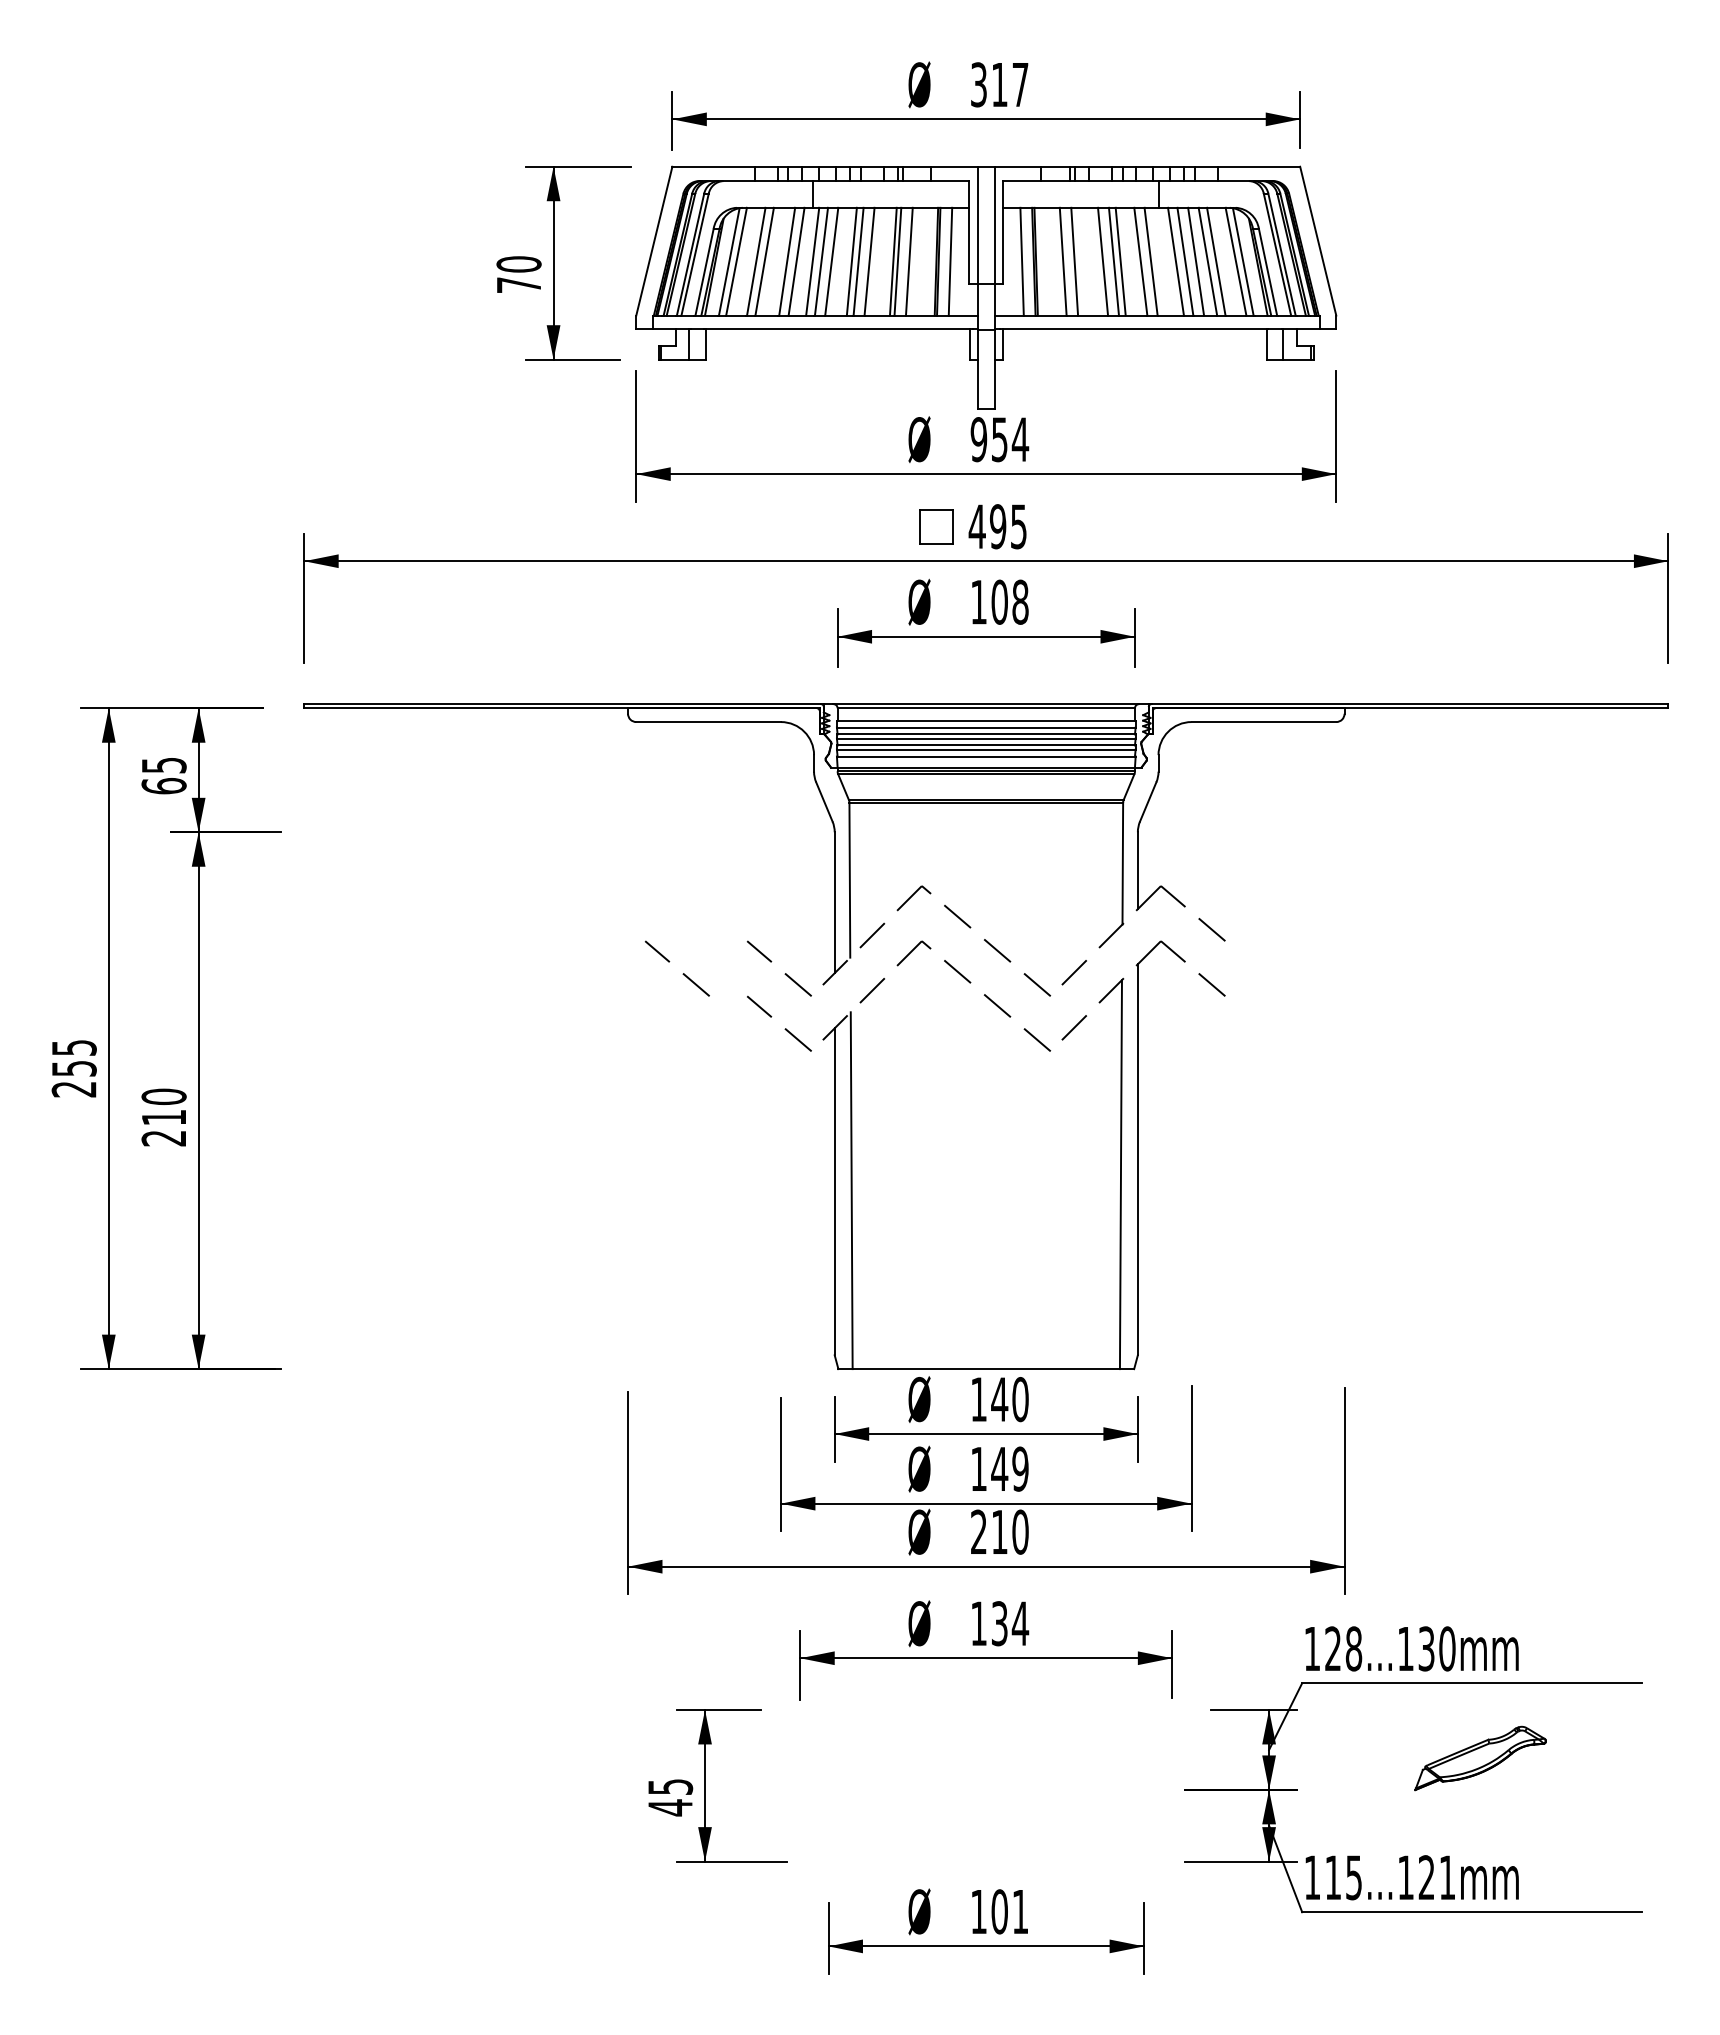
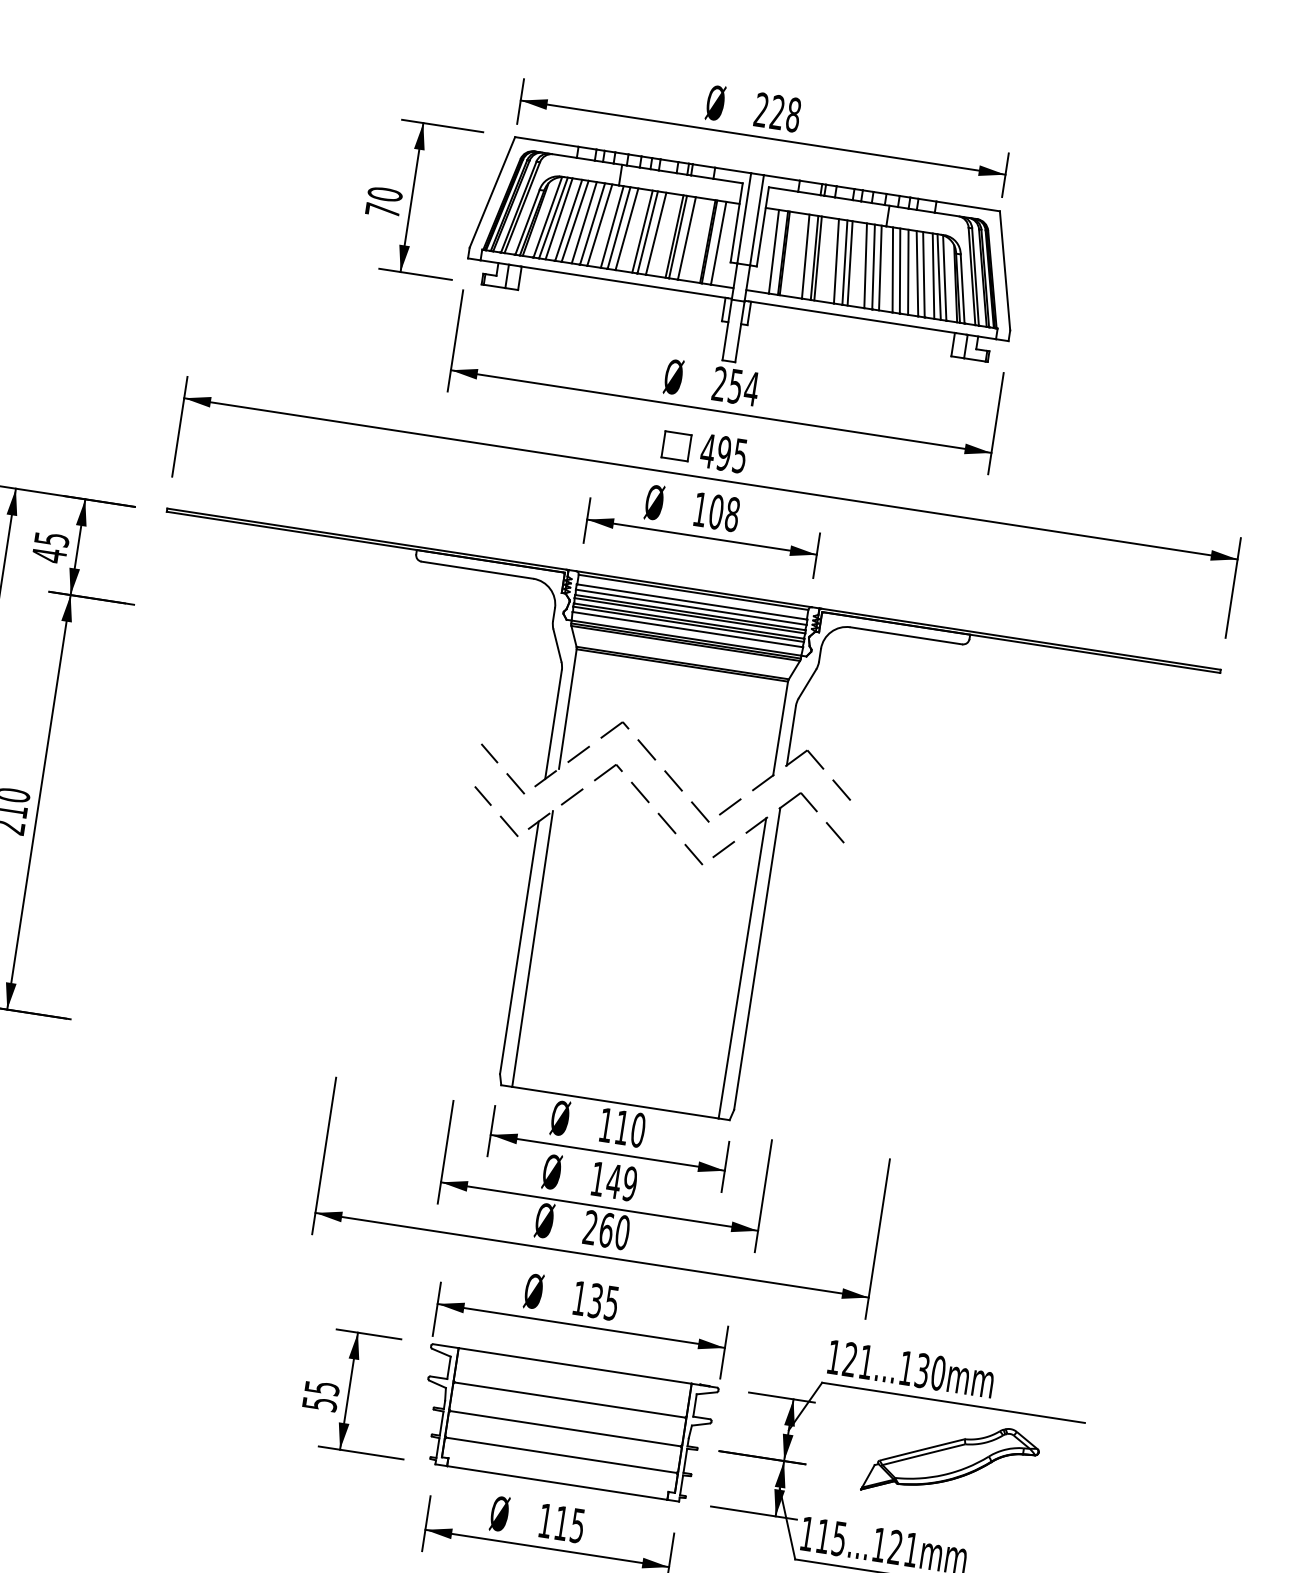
text: (999, 84) -> (777, 112), 317 -> 228
line: (743, 261) -> (558, 218), added
line: (776, 261) -> (584, 222), added
line: (1078, 261) -> (817, 258), added
line: (1159, 261) -> (880, 267), added
line: (1228, 261) -> (933, 276), added
text: (978, 439) -> (719, 383), 954 -> 254
text: (163, 785) -> (49, 554), 65 -> 45
line: (682, 974) -> (427, 762), removed
text: (999, 1399) -> (622, 1127), 140 -> 110
text: (999, 1531) -> (606, 1229), 210 -> 260
text: (1020, 1623) -> (611, 1303), 134 -> 135
text: (1353, 1648) -> (866, 1361), 128...130mm -> 121...130mm
part: (1480, 1758) -> (951, 1461), size x1.67
part: (986, 1785) -> (566, 1424), added
text: (670, 1807) -> (319, 1403), 45 -> 55
text: (1009, 1911) -> (569, 1524), 101 -> 115

